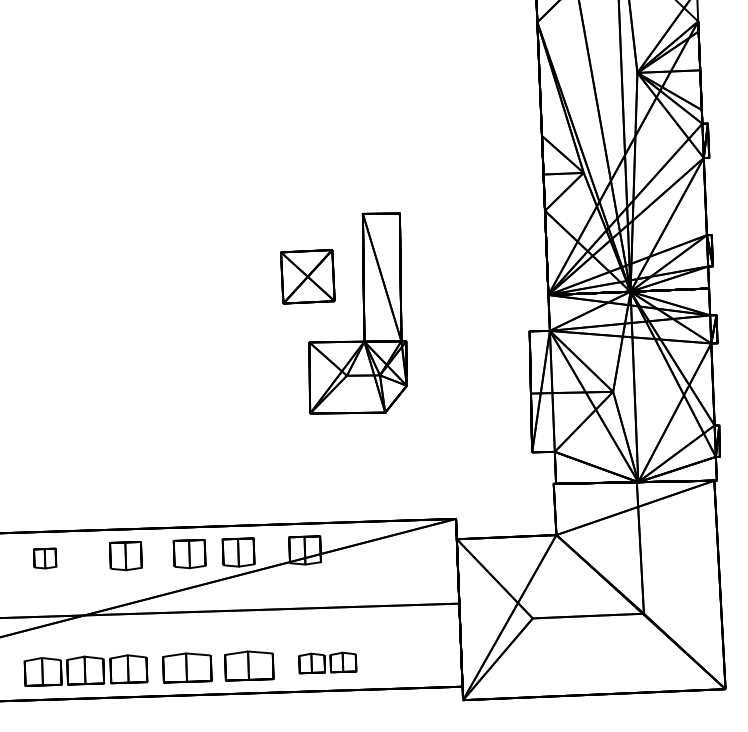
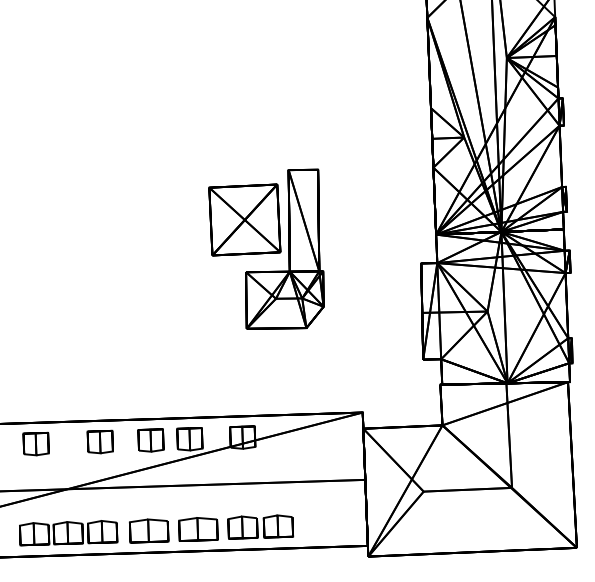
part: (307, 276) -> (244, 219), size x1.67
part: (44, 558) -> (35, 443), size x1.43
part: (327, 662) -> (260, 526), size x1.43

